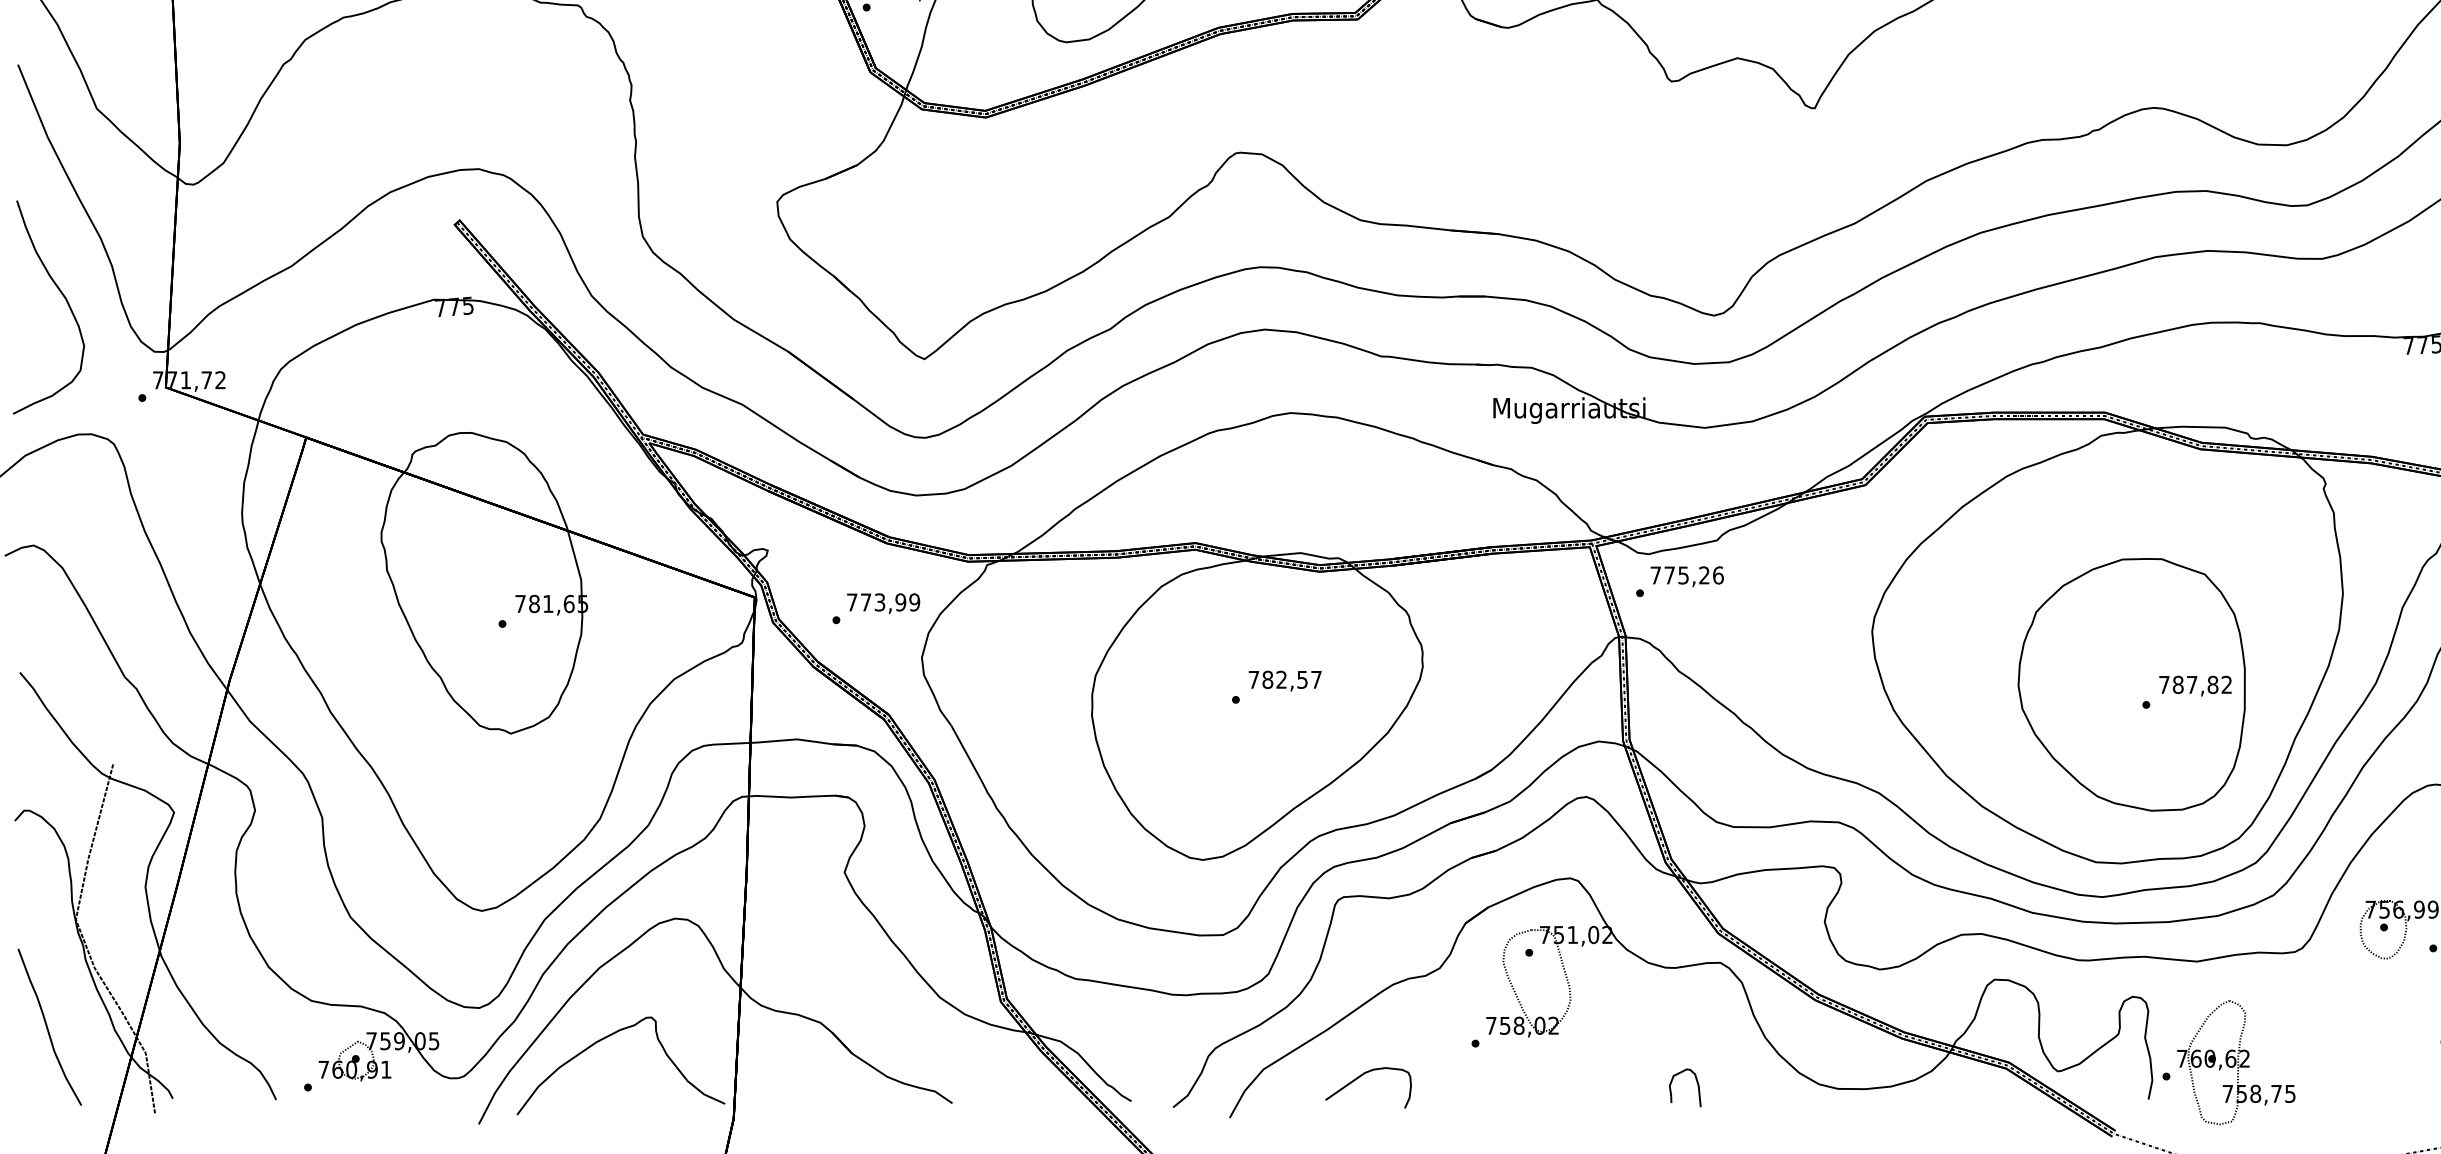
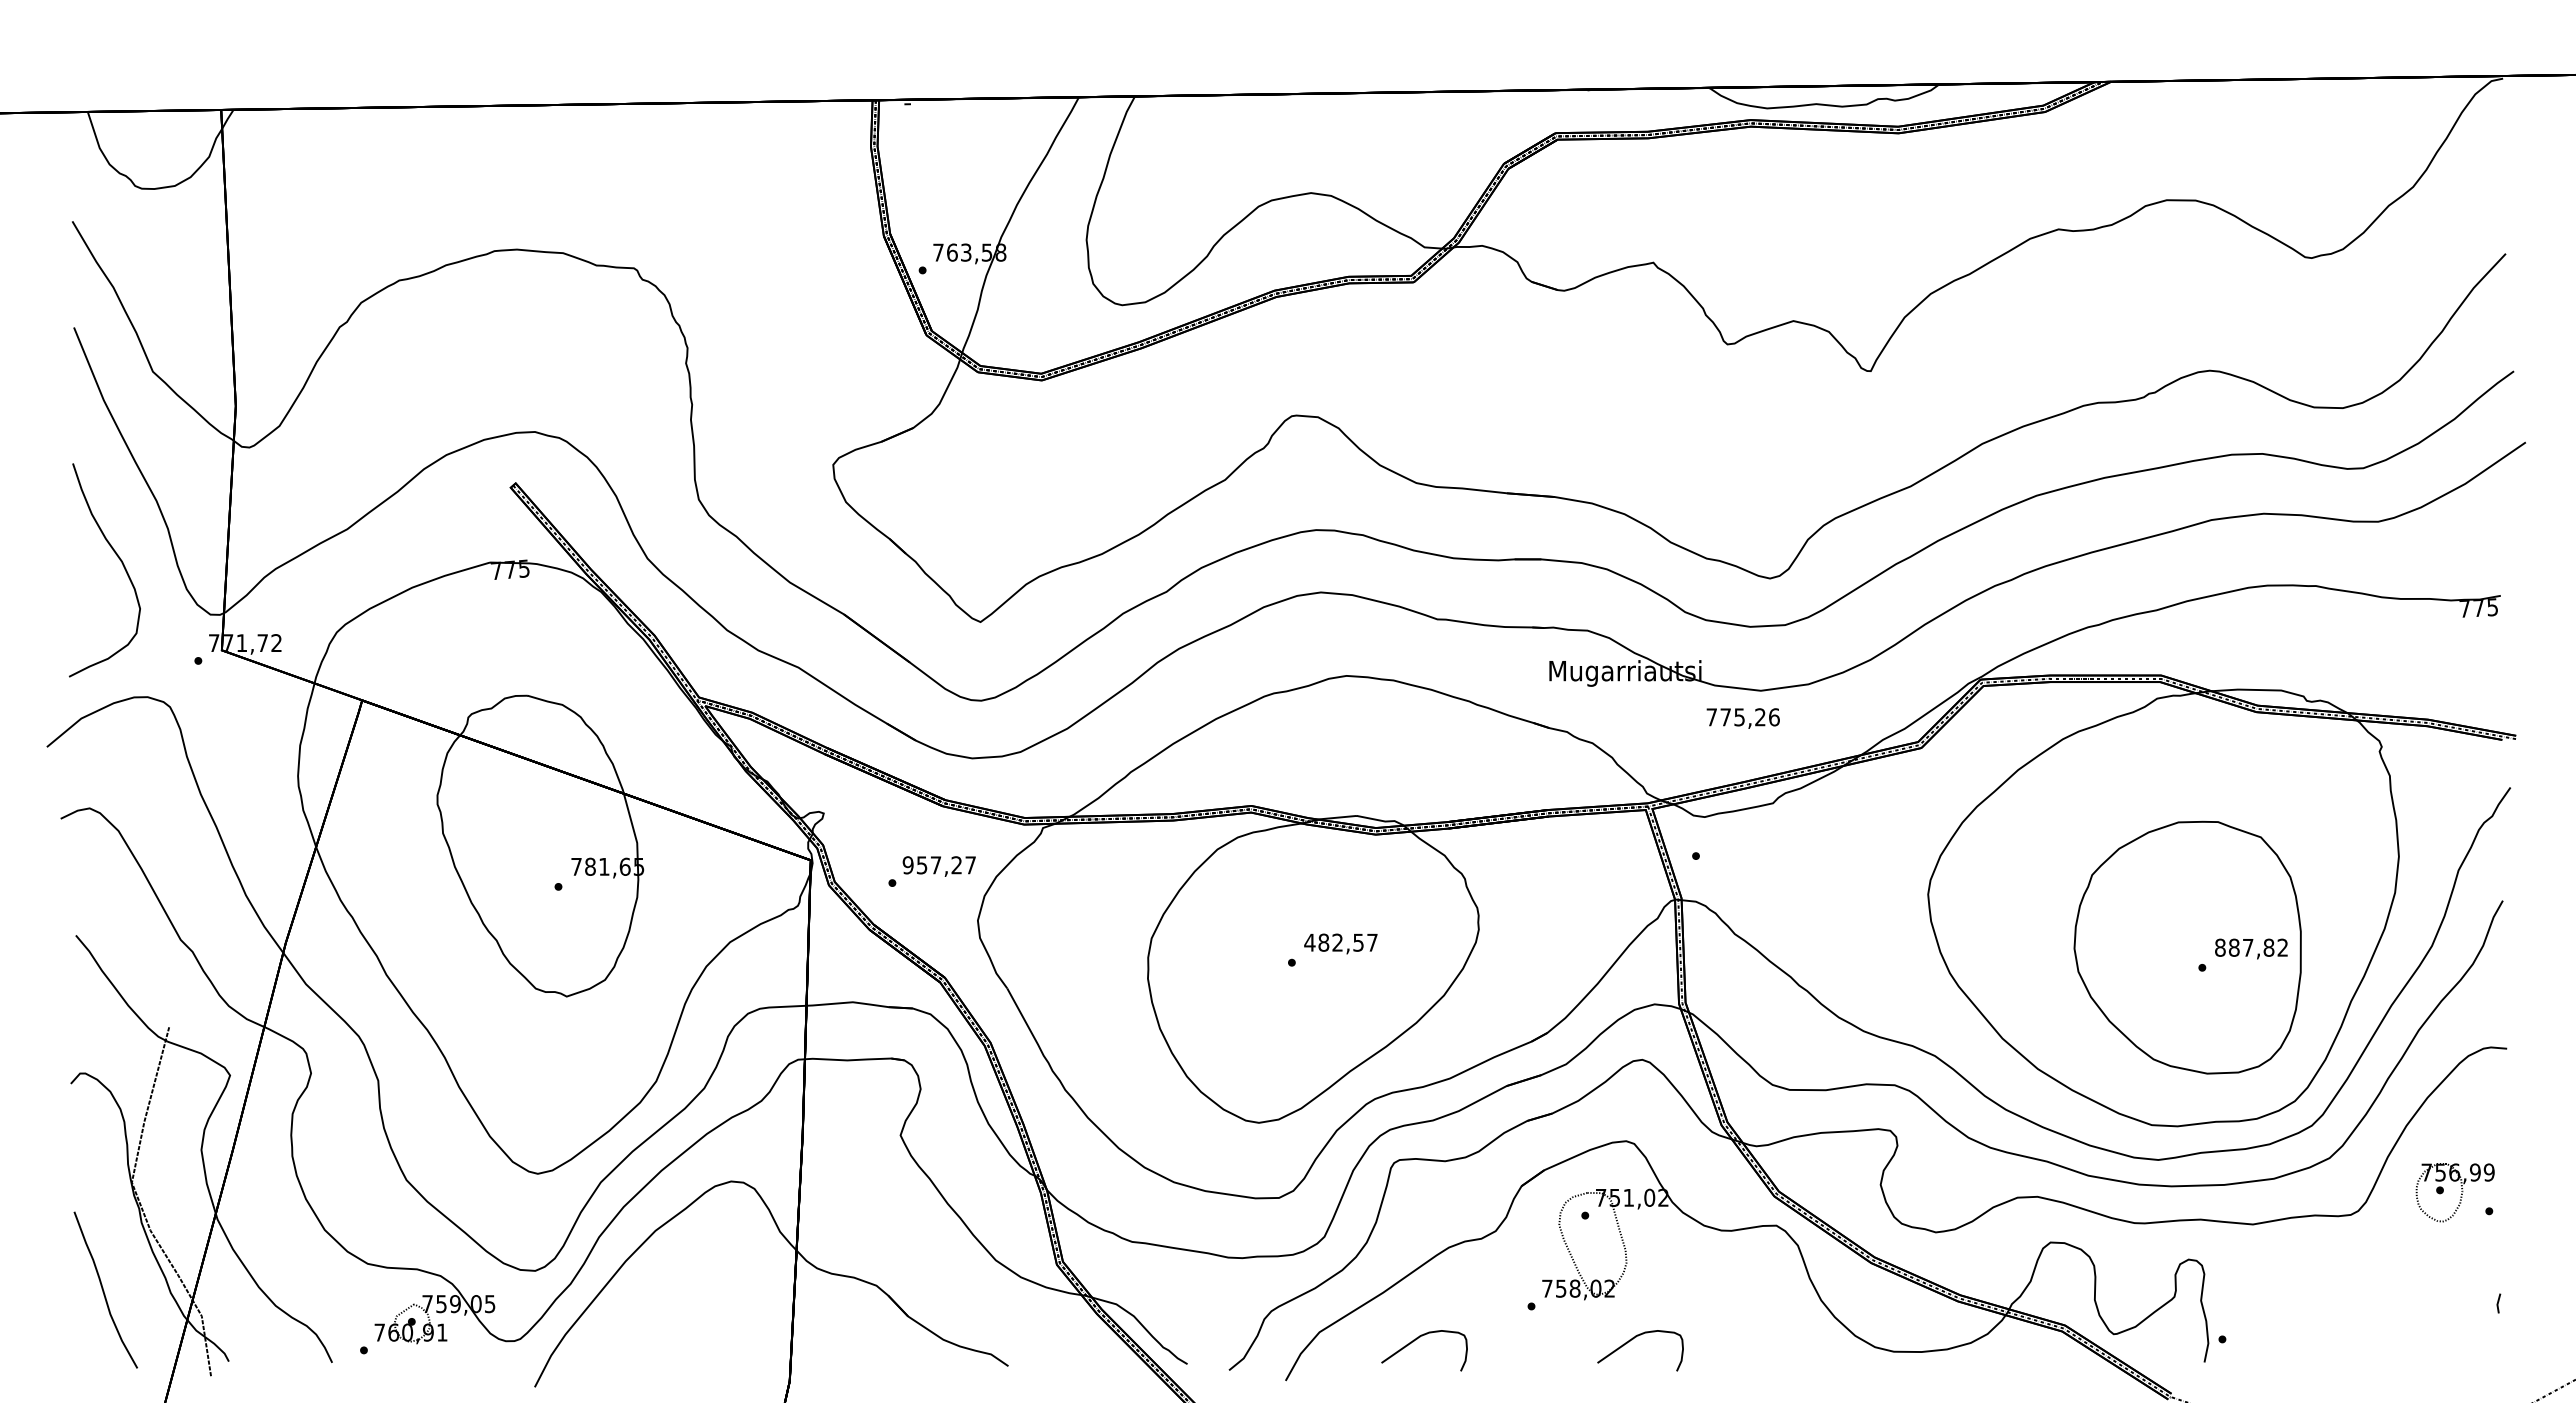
text: (1686, 576) -> (1742, 718), moved
text: (883, 602) -> (939, 865), 773,99 -> 957,27
text: (1253, 679) -> (1309, 942), 782,57 -> 482,57
text: (2164, 684) -> (2220, 947), 787,82 -> 887,82
curve: (607, 1037) -> (663, 1300), removed
part: (2236, 1062) -> (2292, 1325), removed
curve: (1577, 1076) -> (1633, 1339), added
curve: (1696, 1082) -> (1752, 1345), removed

